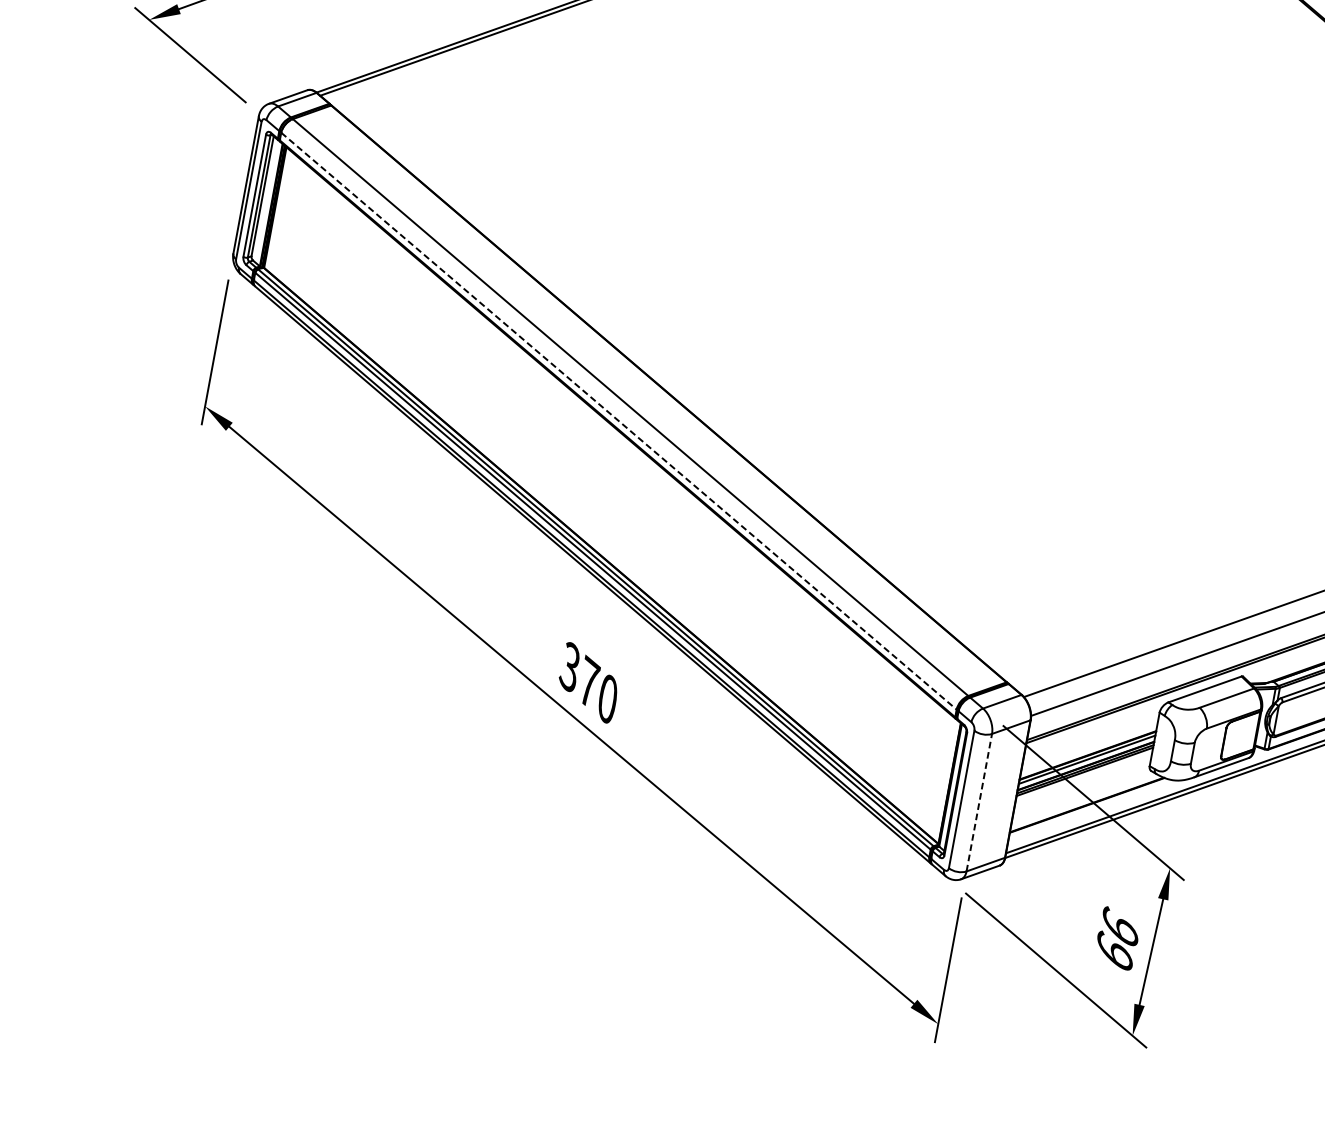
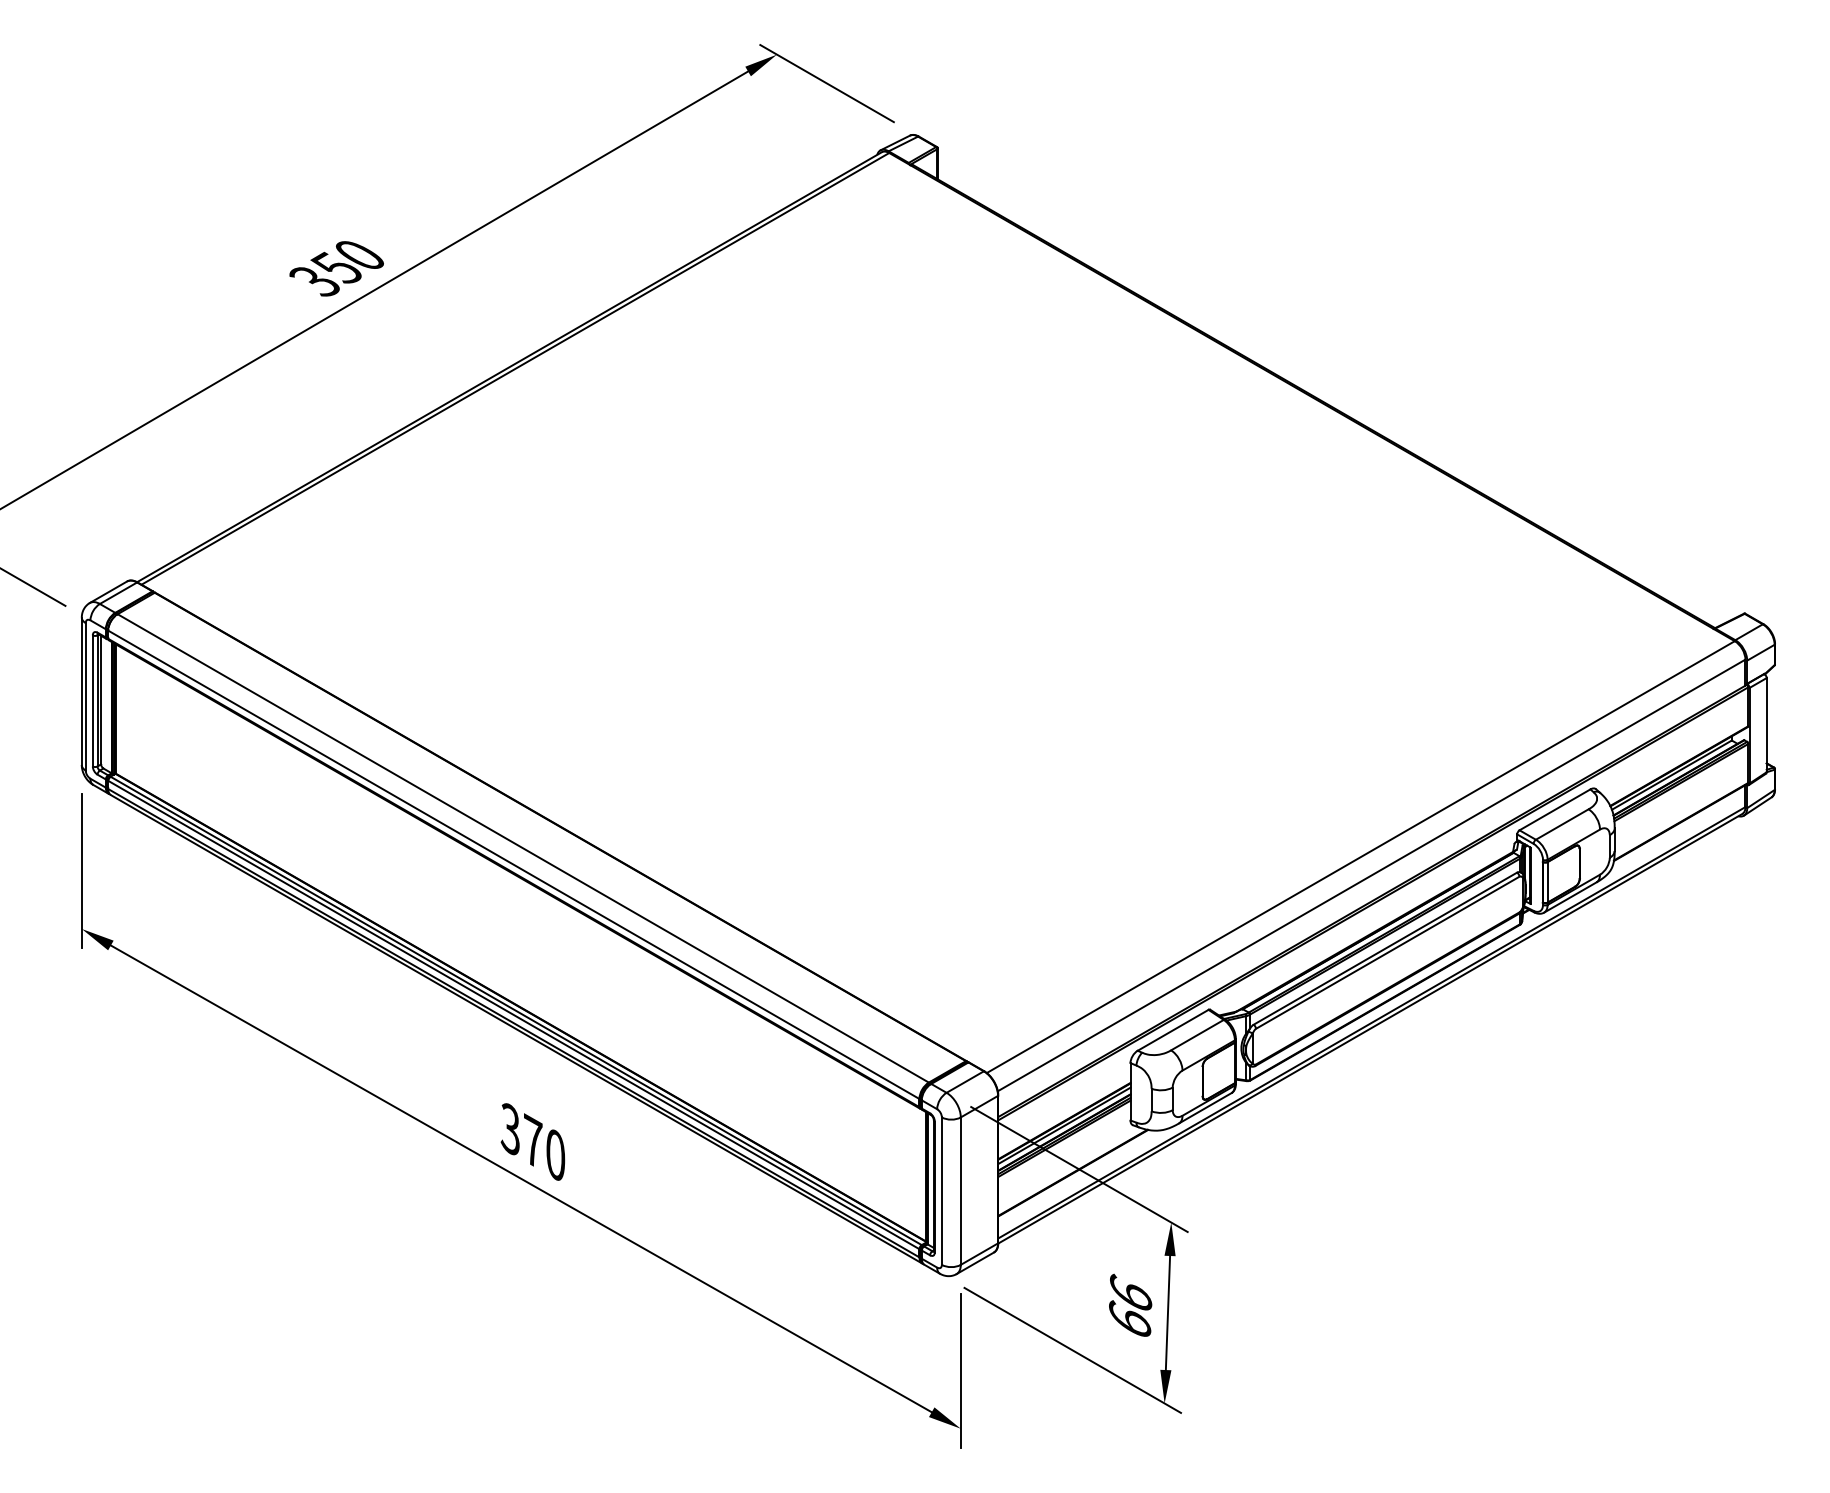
line: (619, 421) -> (514, 865), dashed -> solid
line: (978, 802) -> (960, 1191), dashed -> solid

